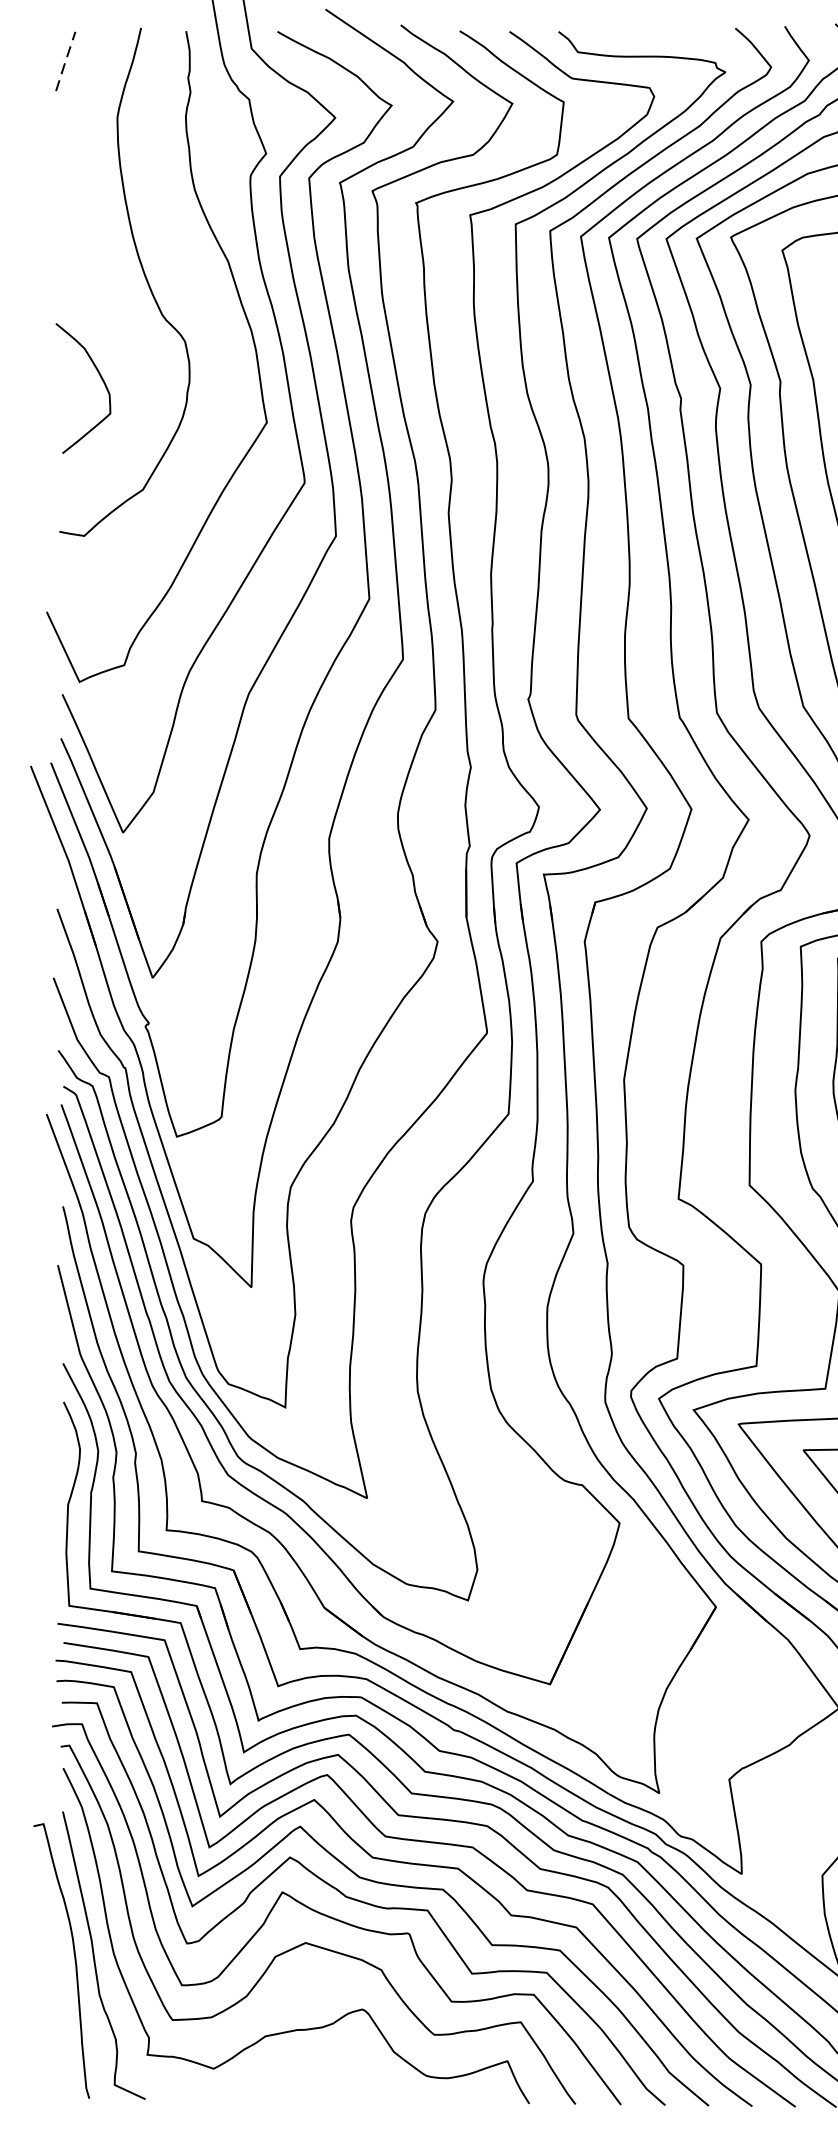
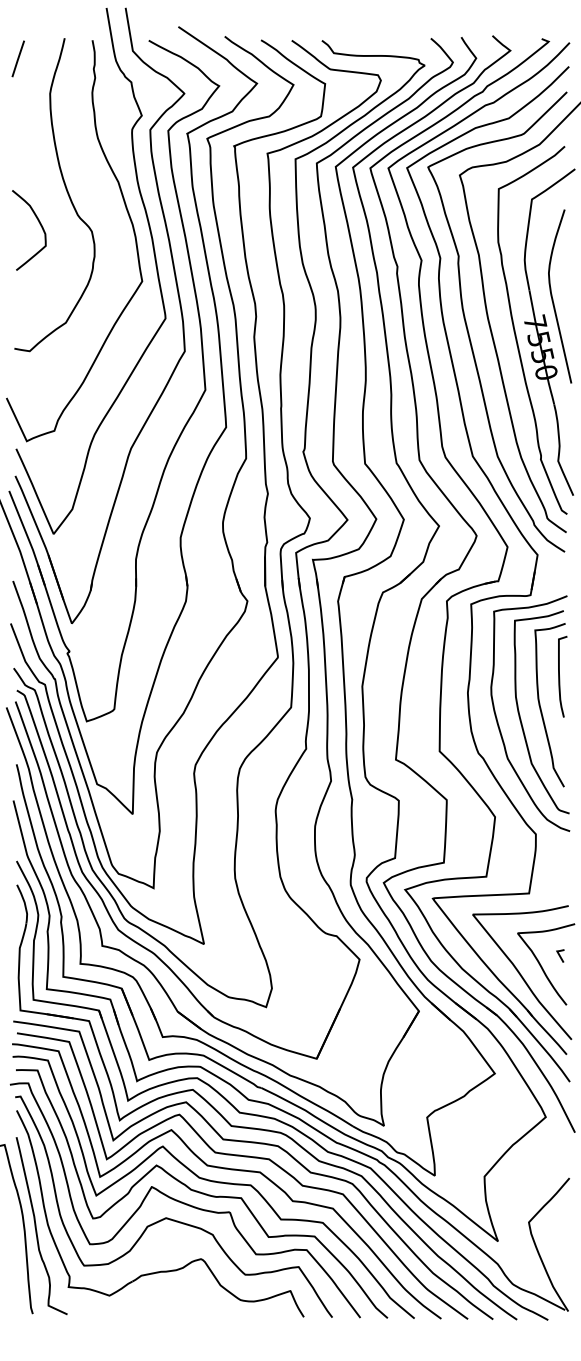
line: (66, 60) -> (18, 58), dashed -> solid
curve: (100, 378) -> (39, 224), moved

